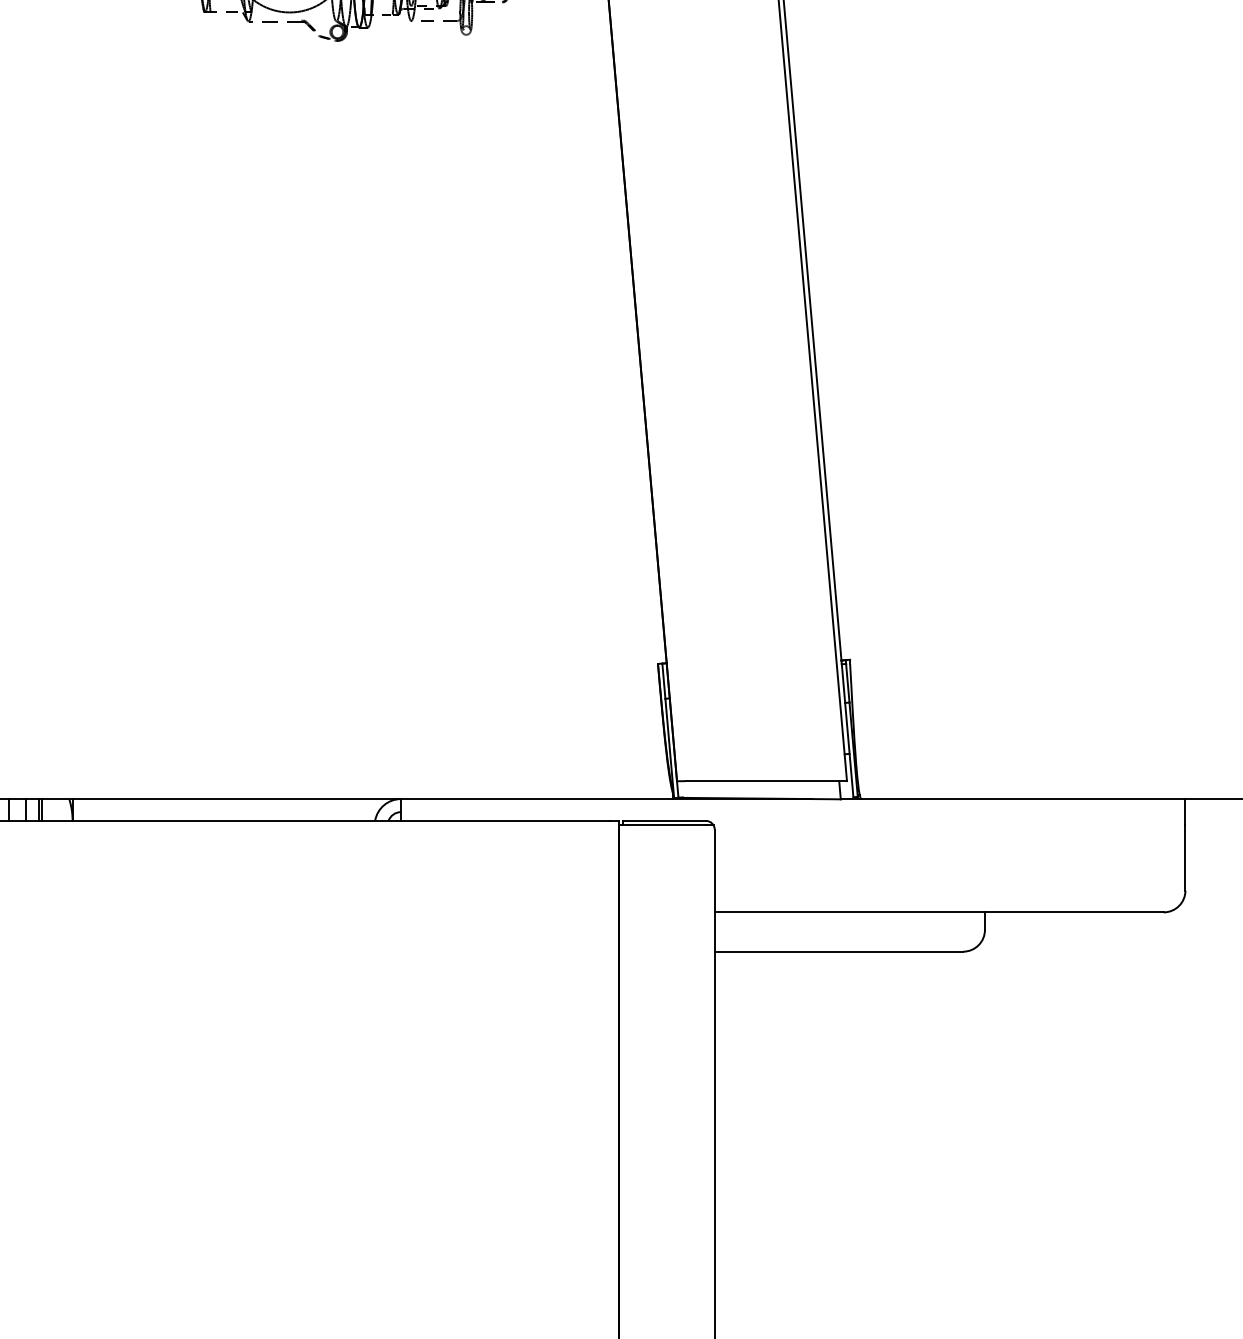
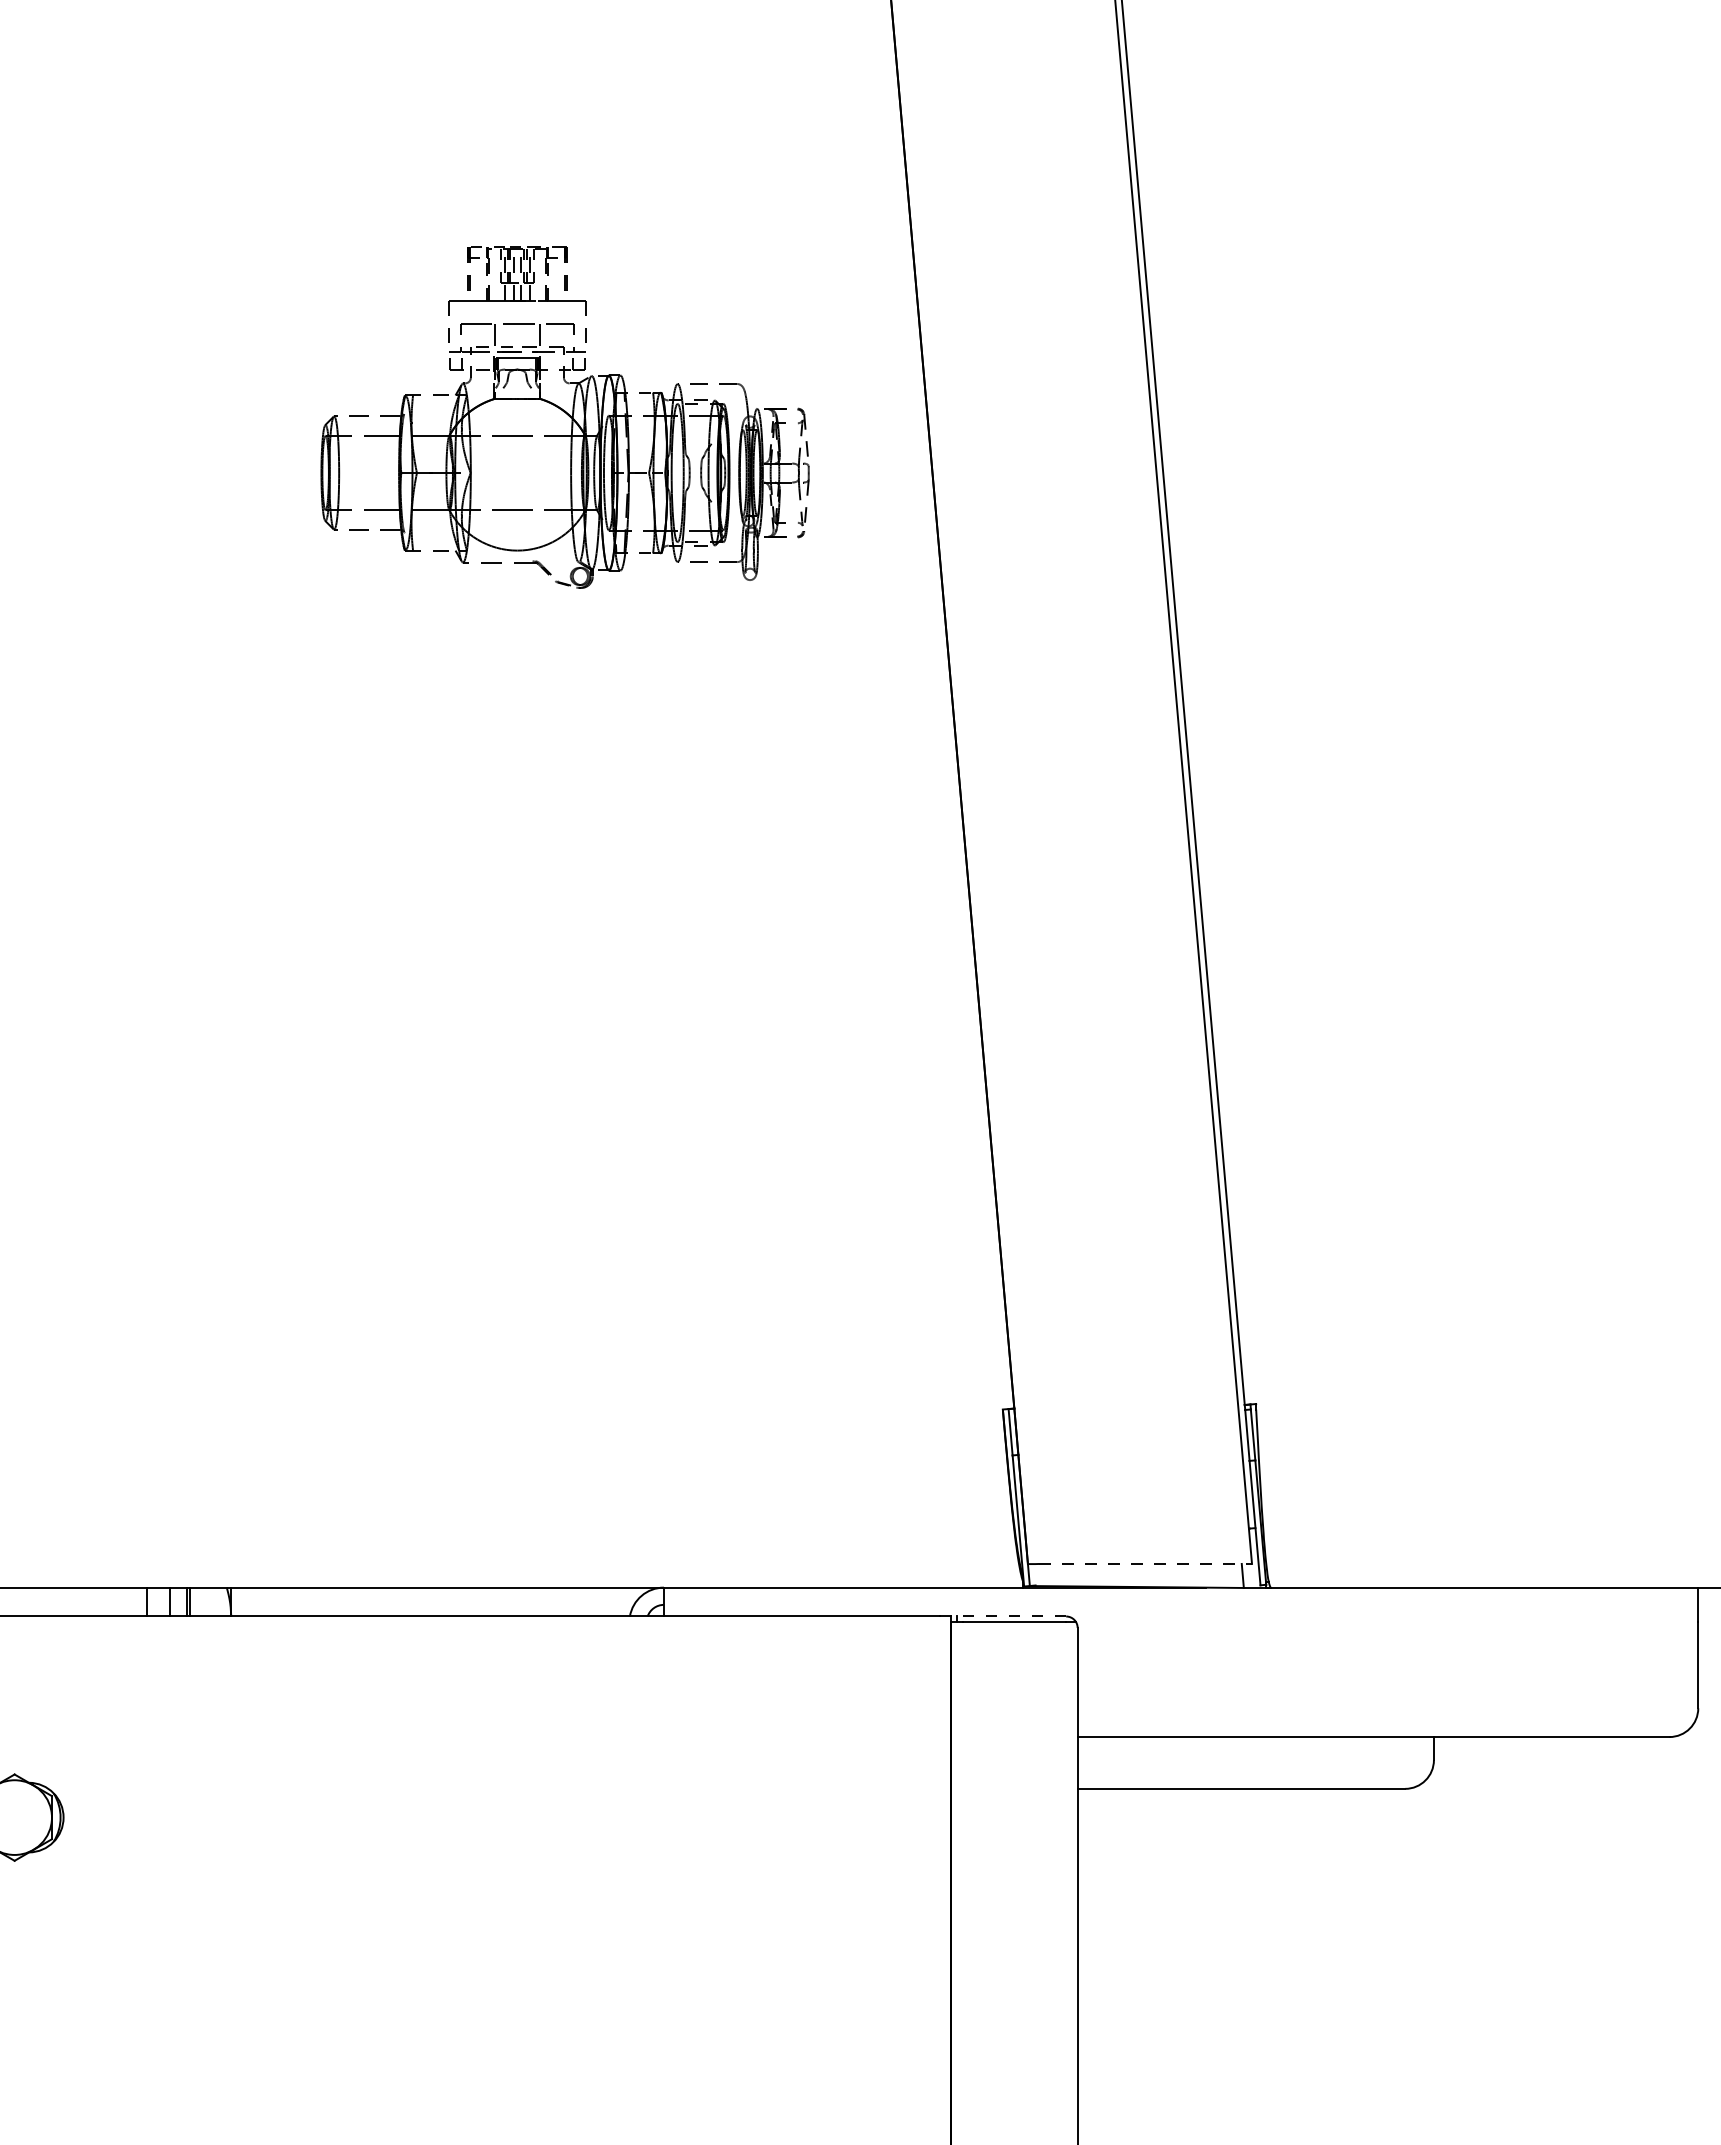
line: (766, 780) -> (1146, 1563), solid -> dashed
line: (664, 820) -> (1011, 1616), solid -> dashed

